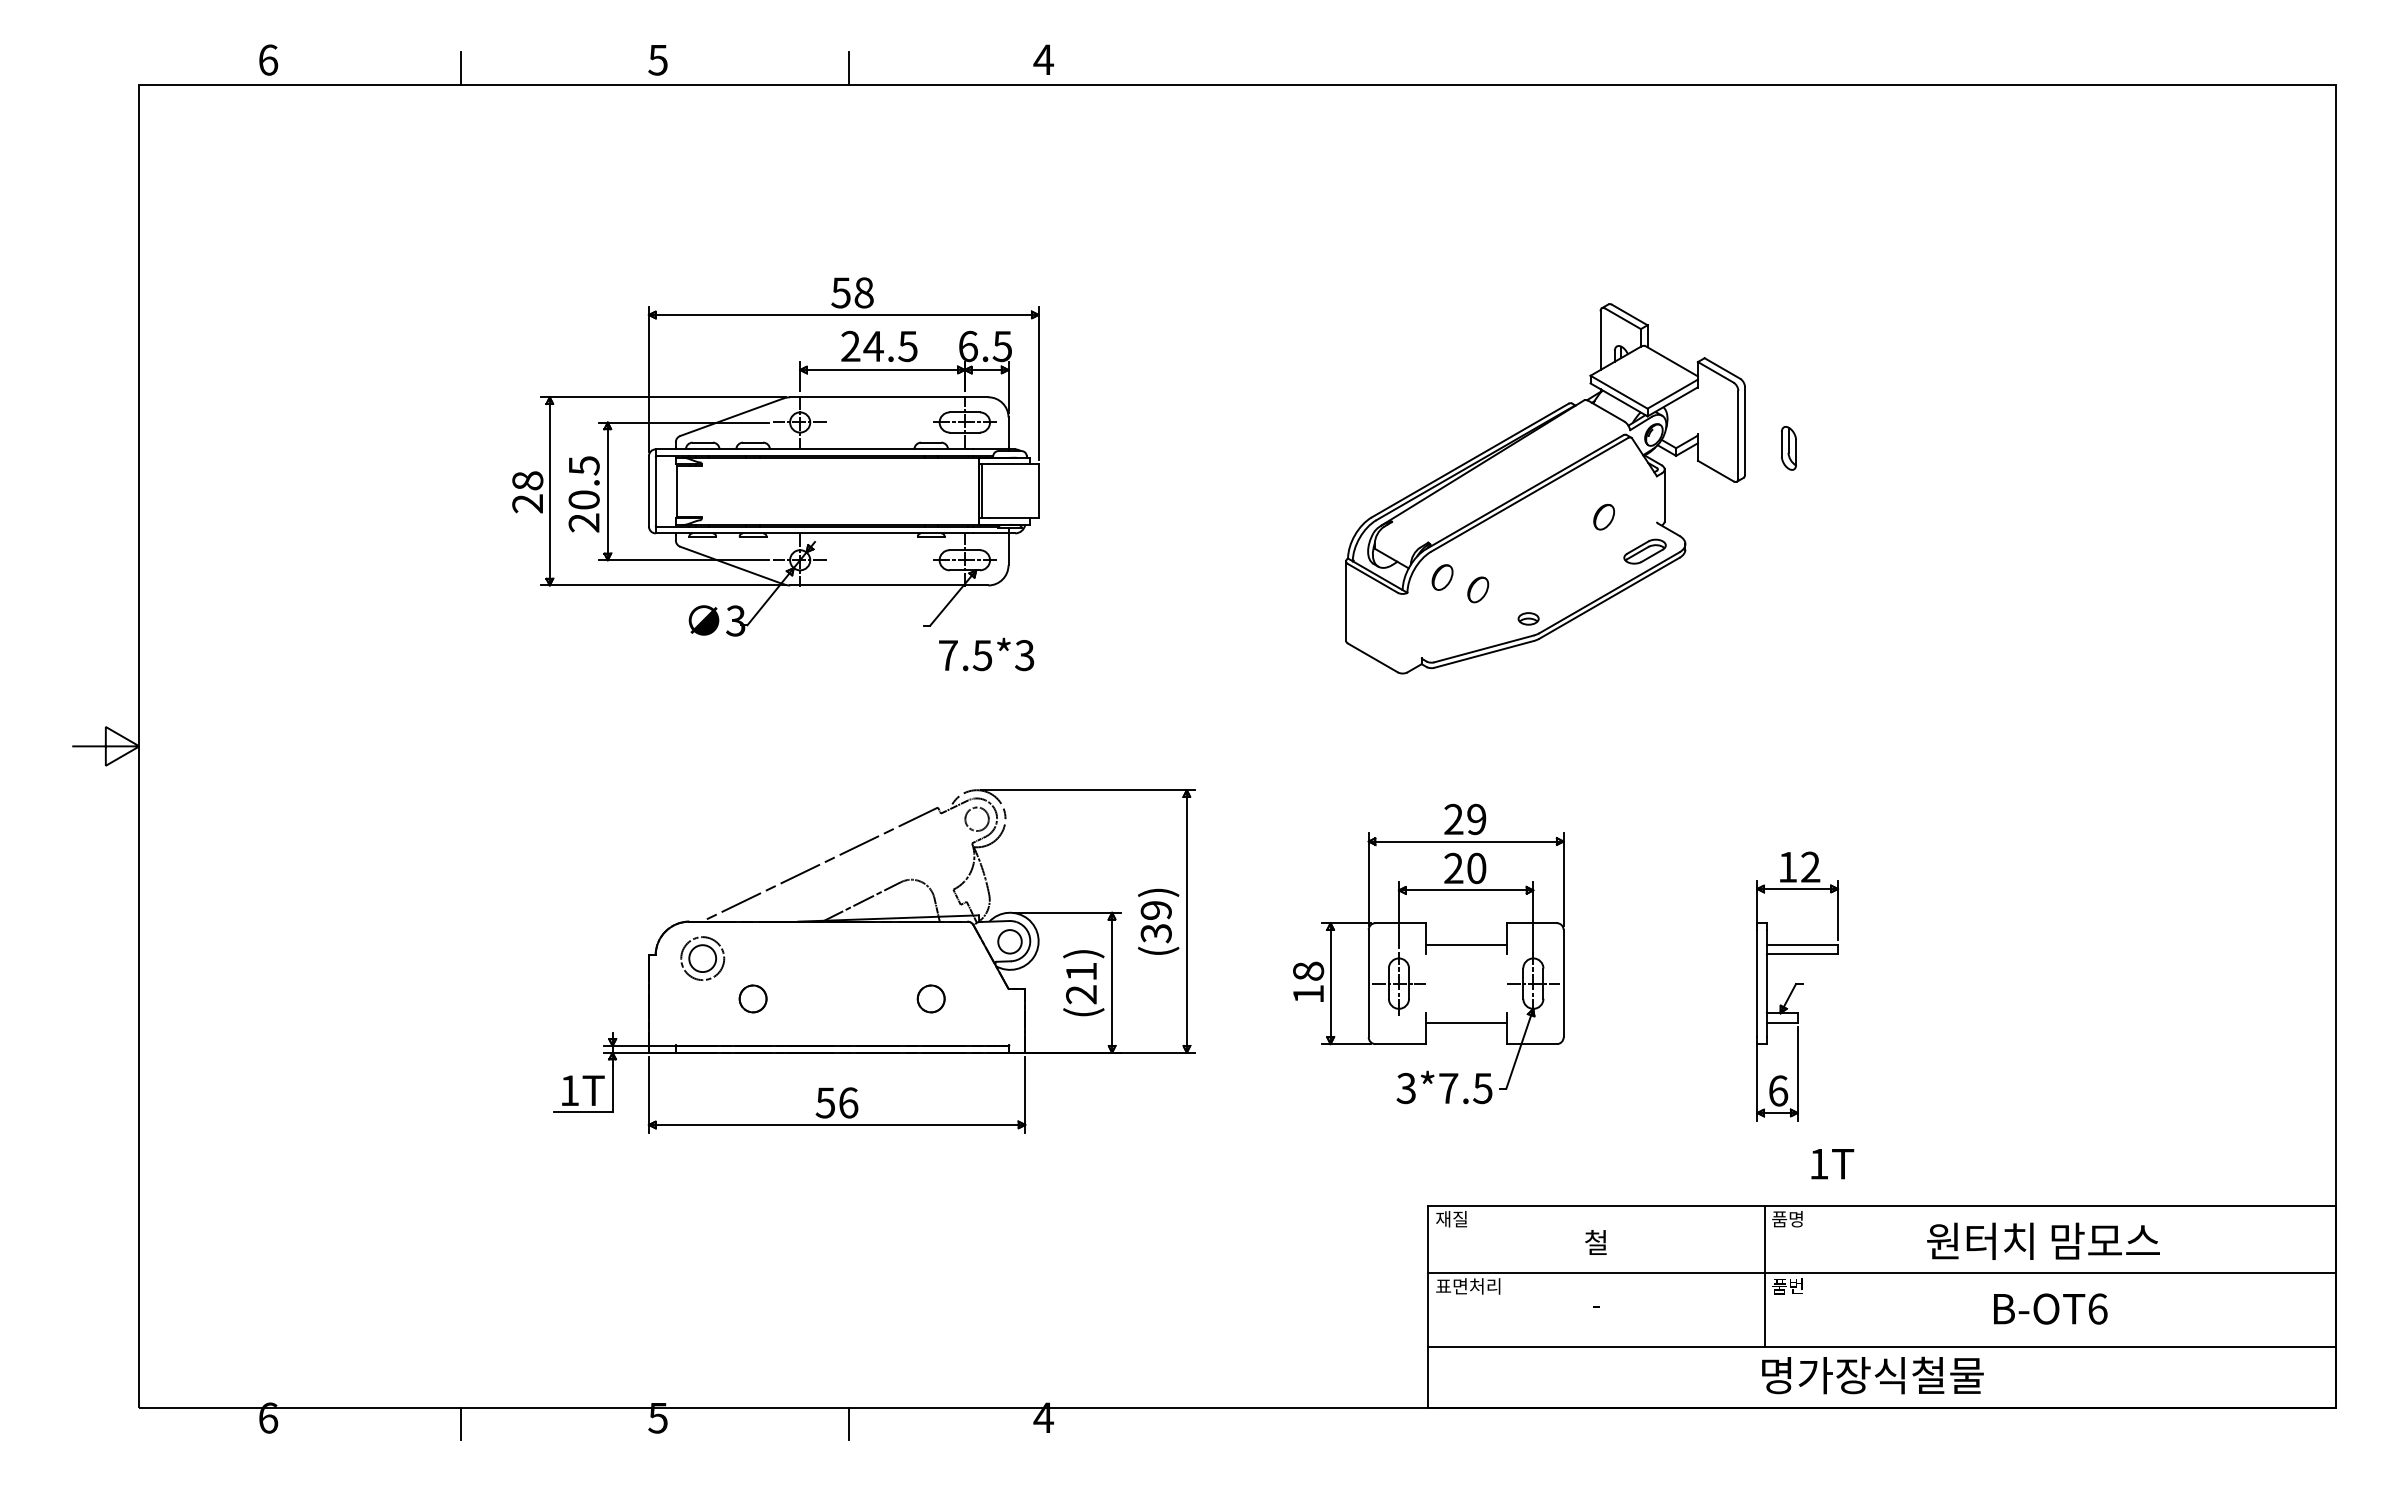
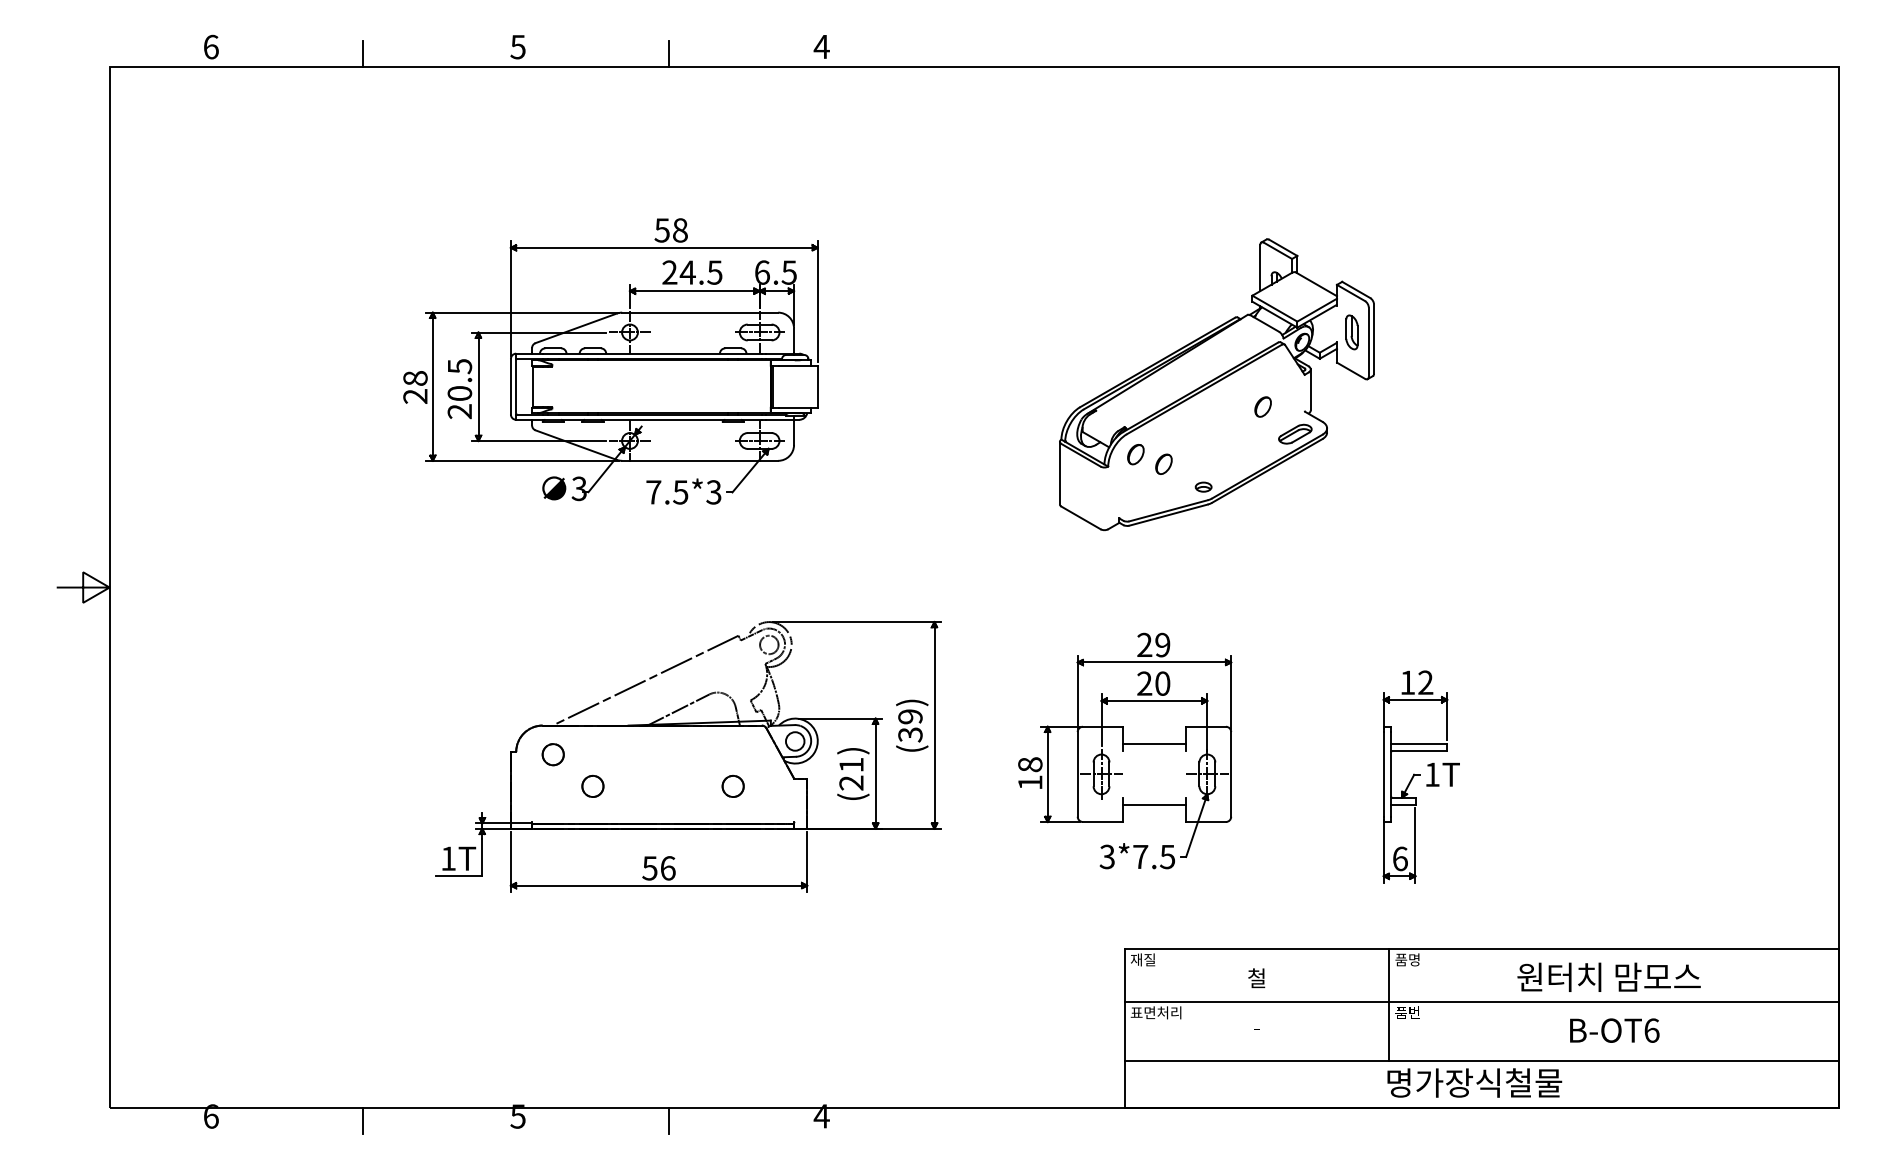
part: (1788, 448) -> (1351, 332), moved
text: (986, 654) -> (683, 491), moved
circle: (702, 958) -> (553, 754), size x0.62
text: (1832, 1164) -> (1442, 775), moved

